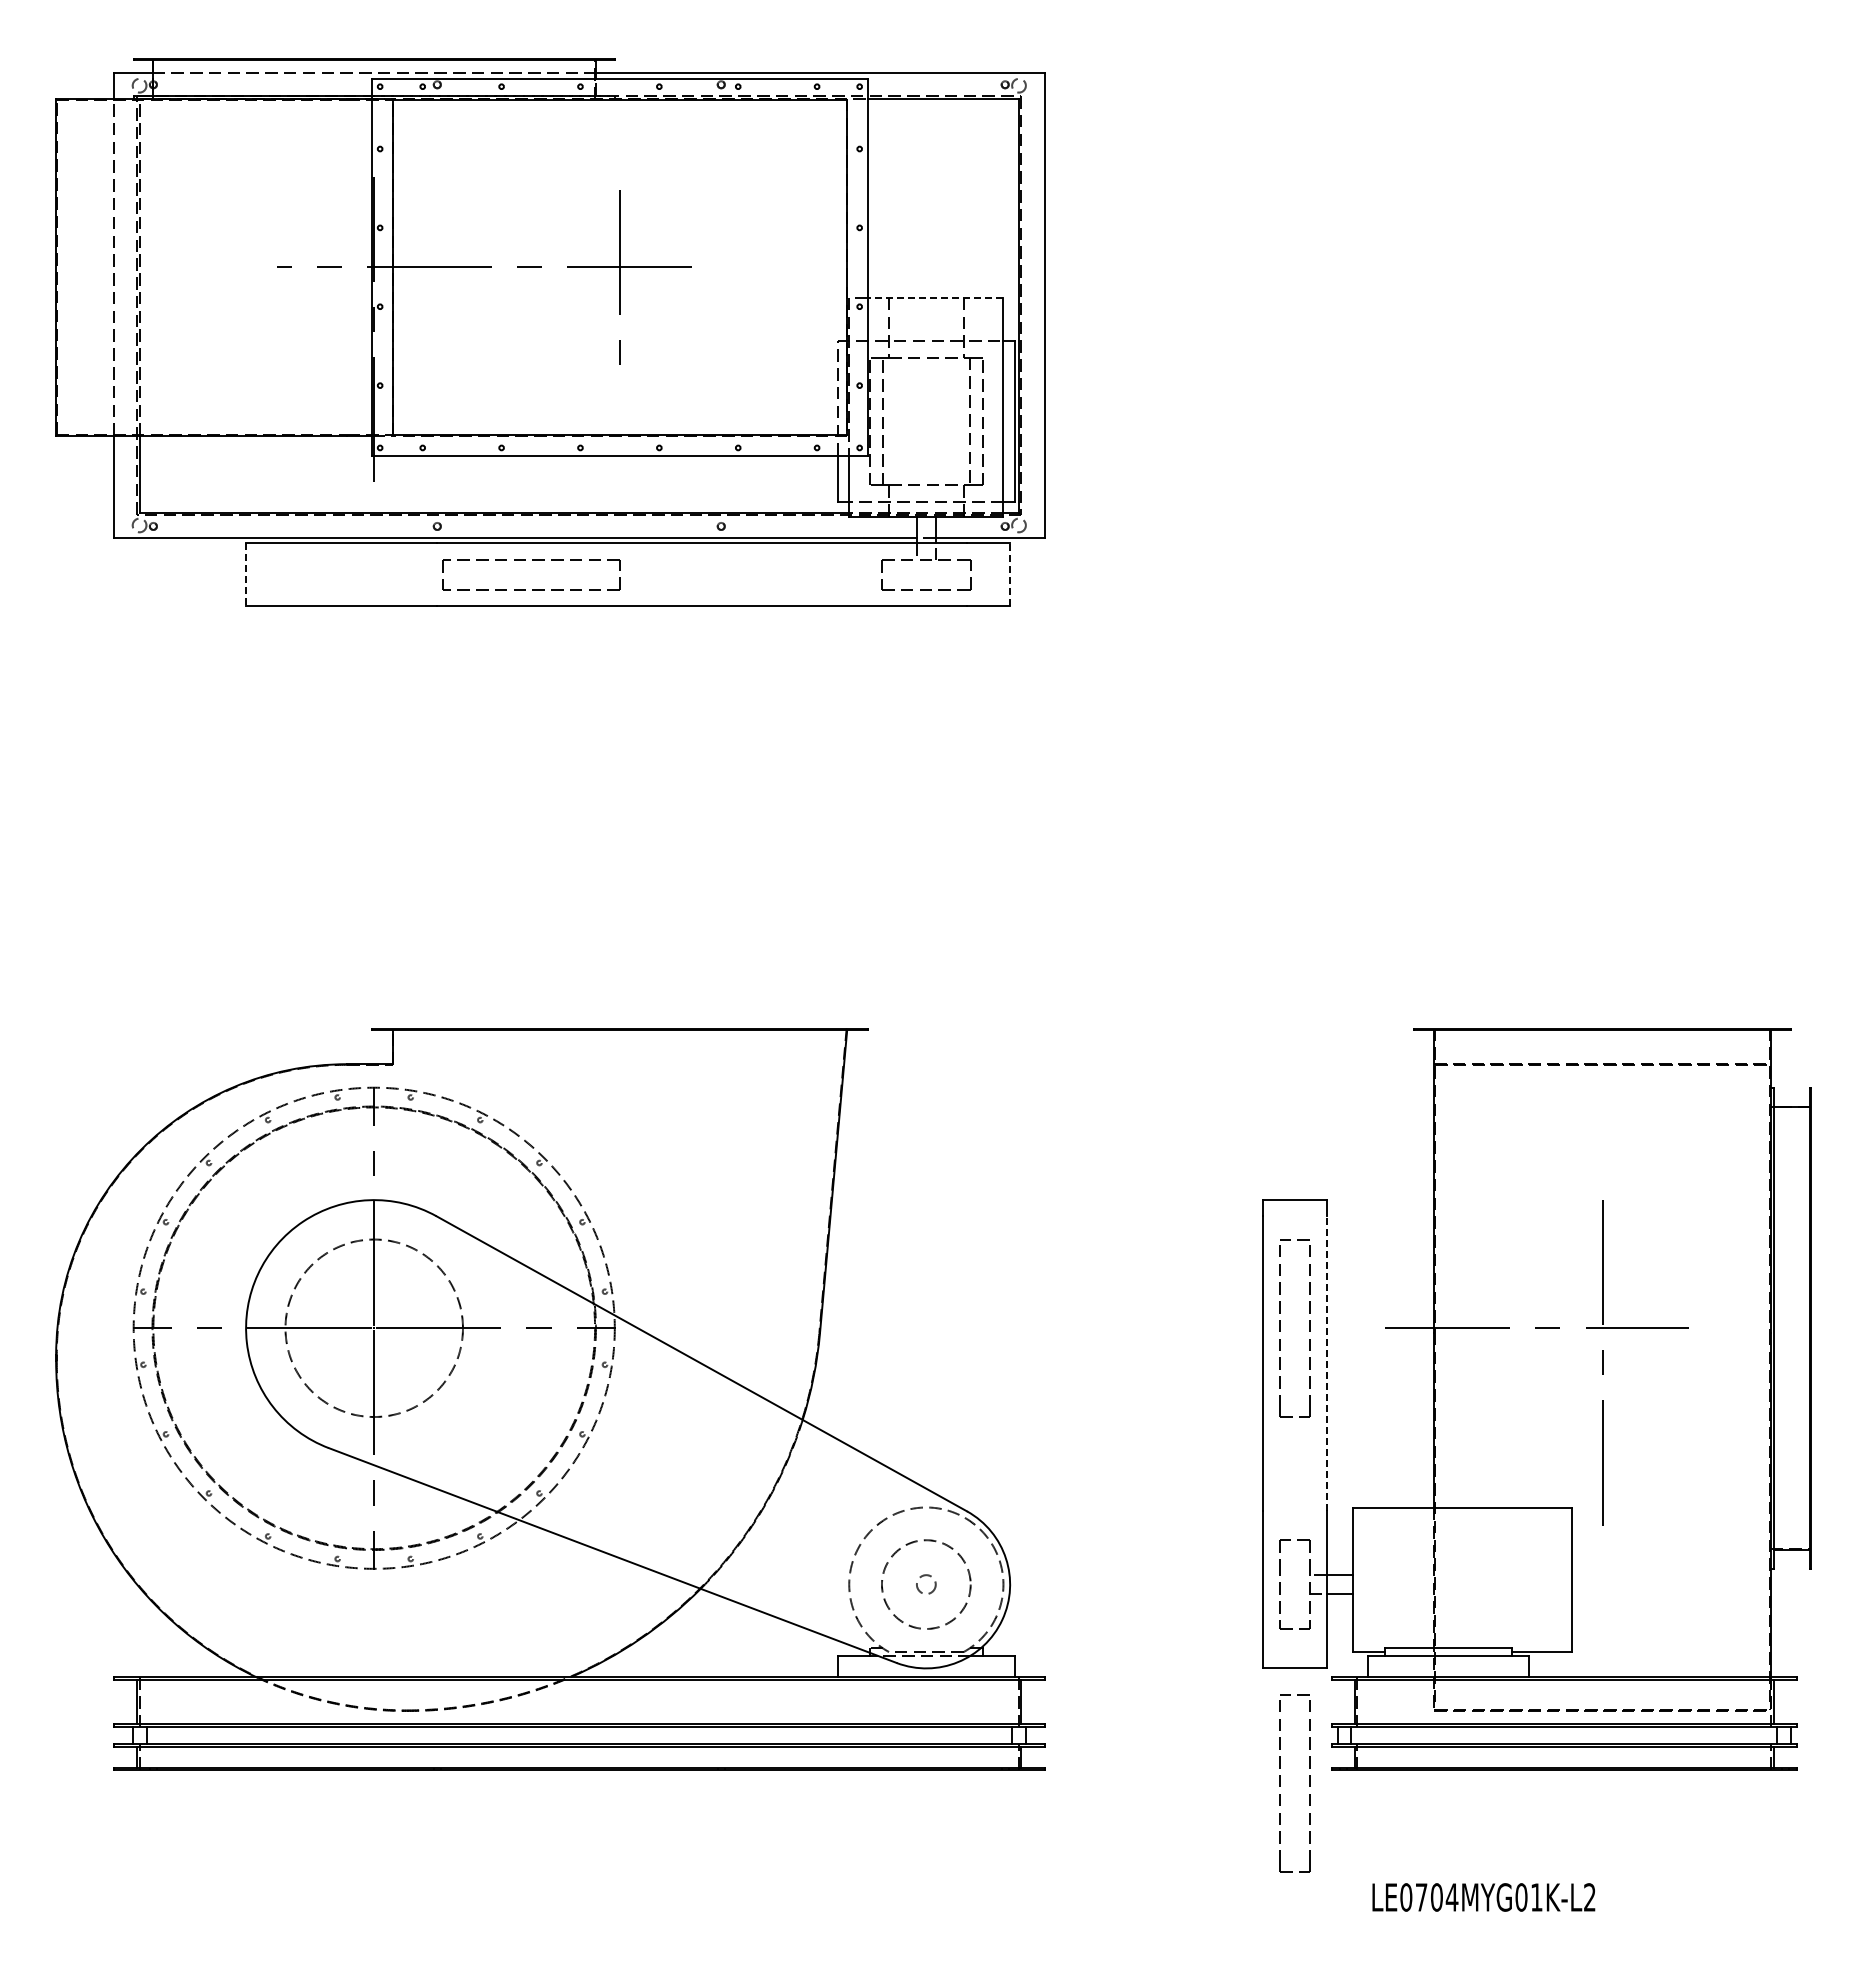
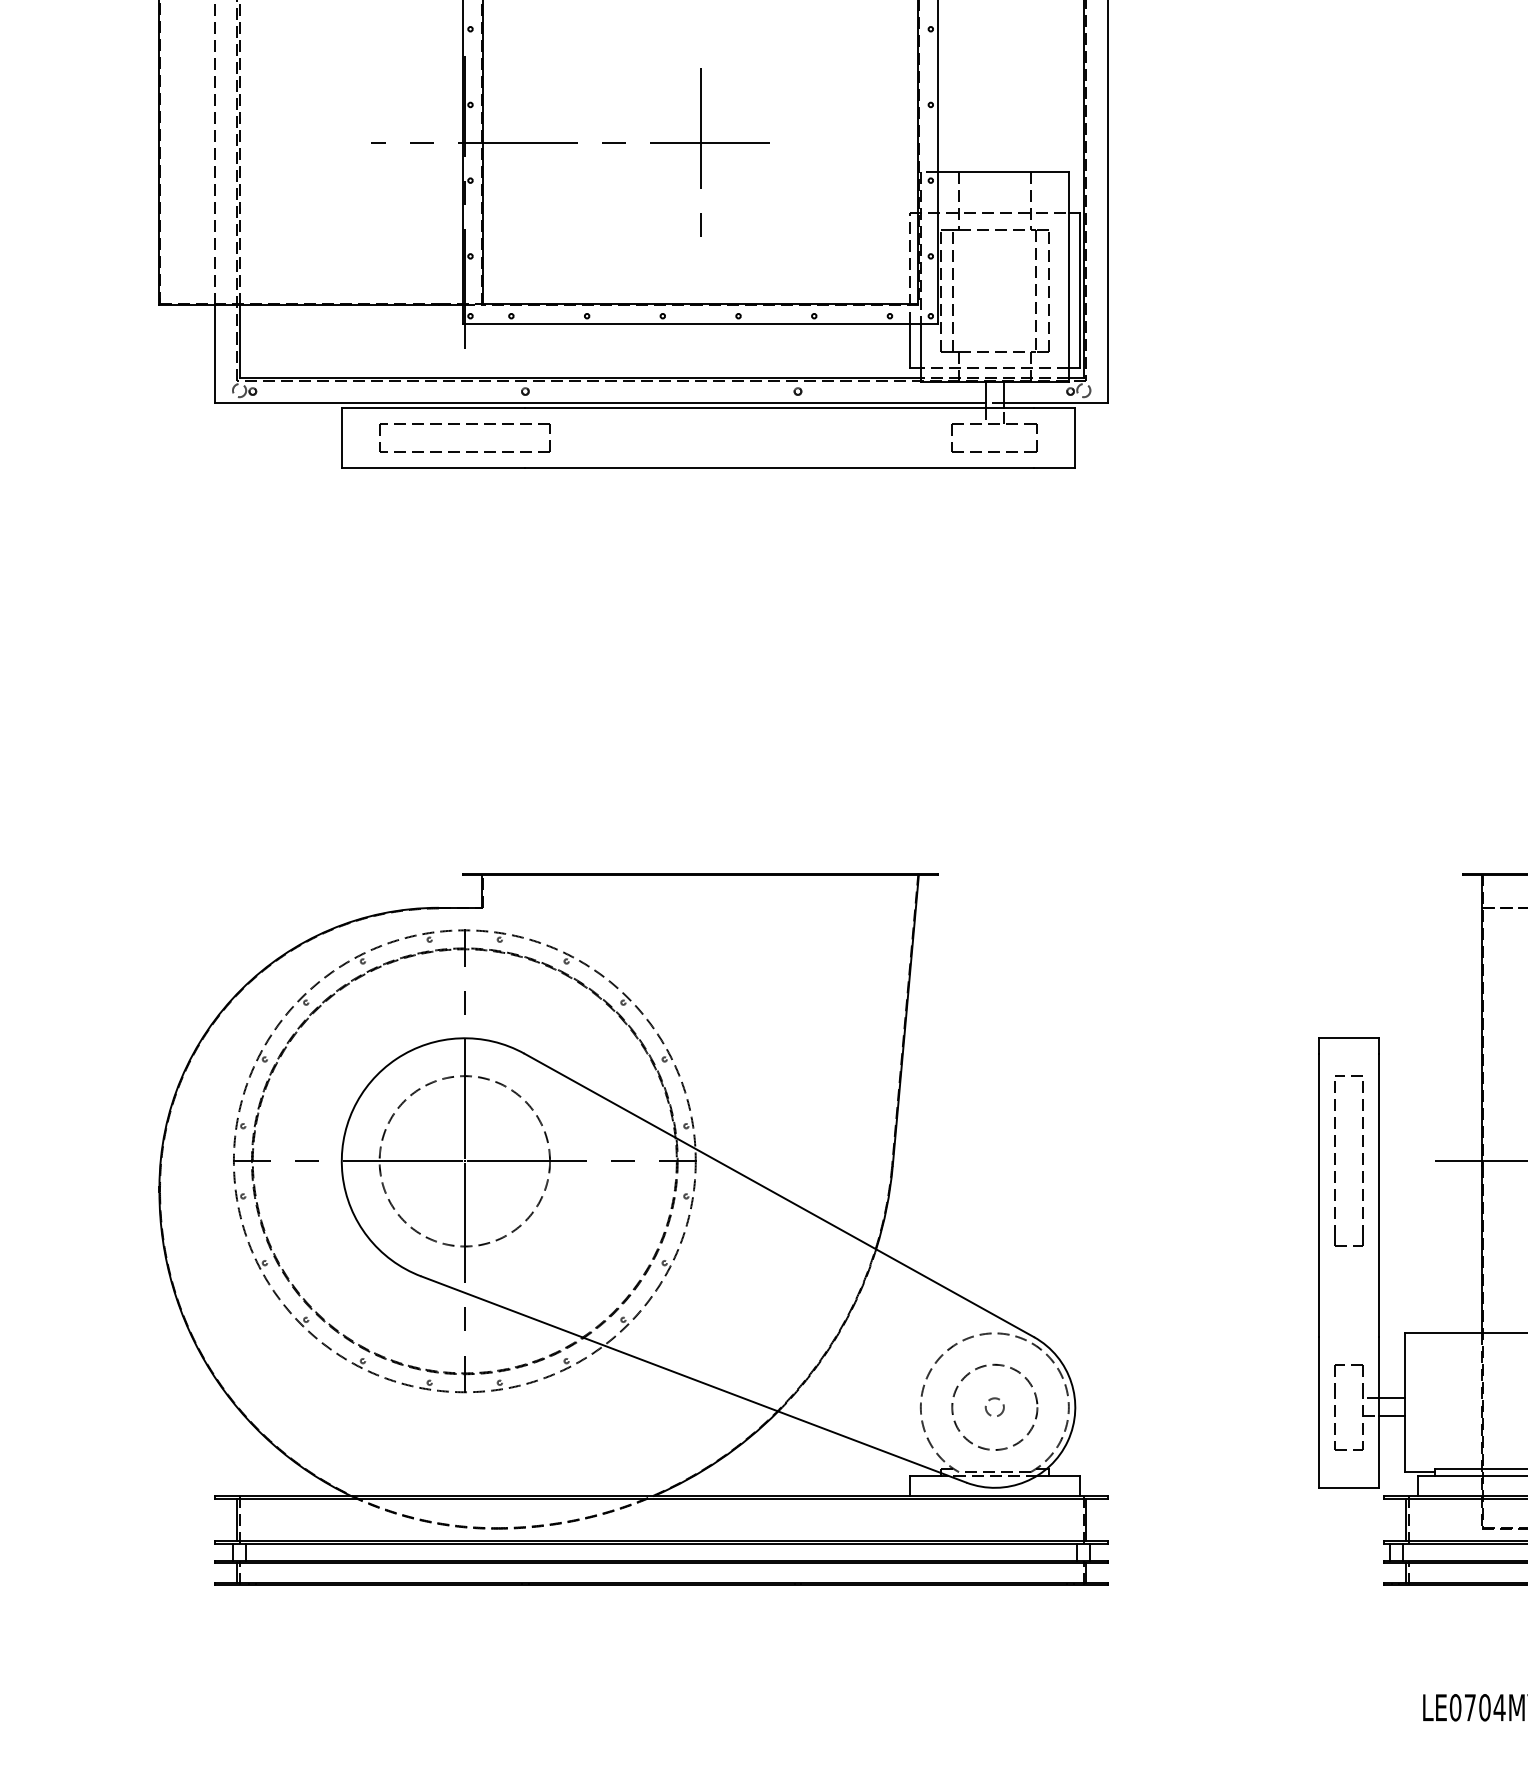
line: (935, 297) -> (1003, 171), dashed -> solid
part: (532, 560) -> (466, 424), moved
line: (246, 574) -> (342, 437), dashed -> solid
line: (1010, 574) -> (1075, 437), dashed -> solid
line: (1326, 1363) -> (1379, 1195), dashed -> solid
part: (1280, 1783) -> (1334, 1598), removed

